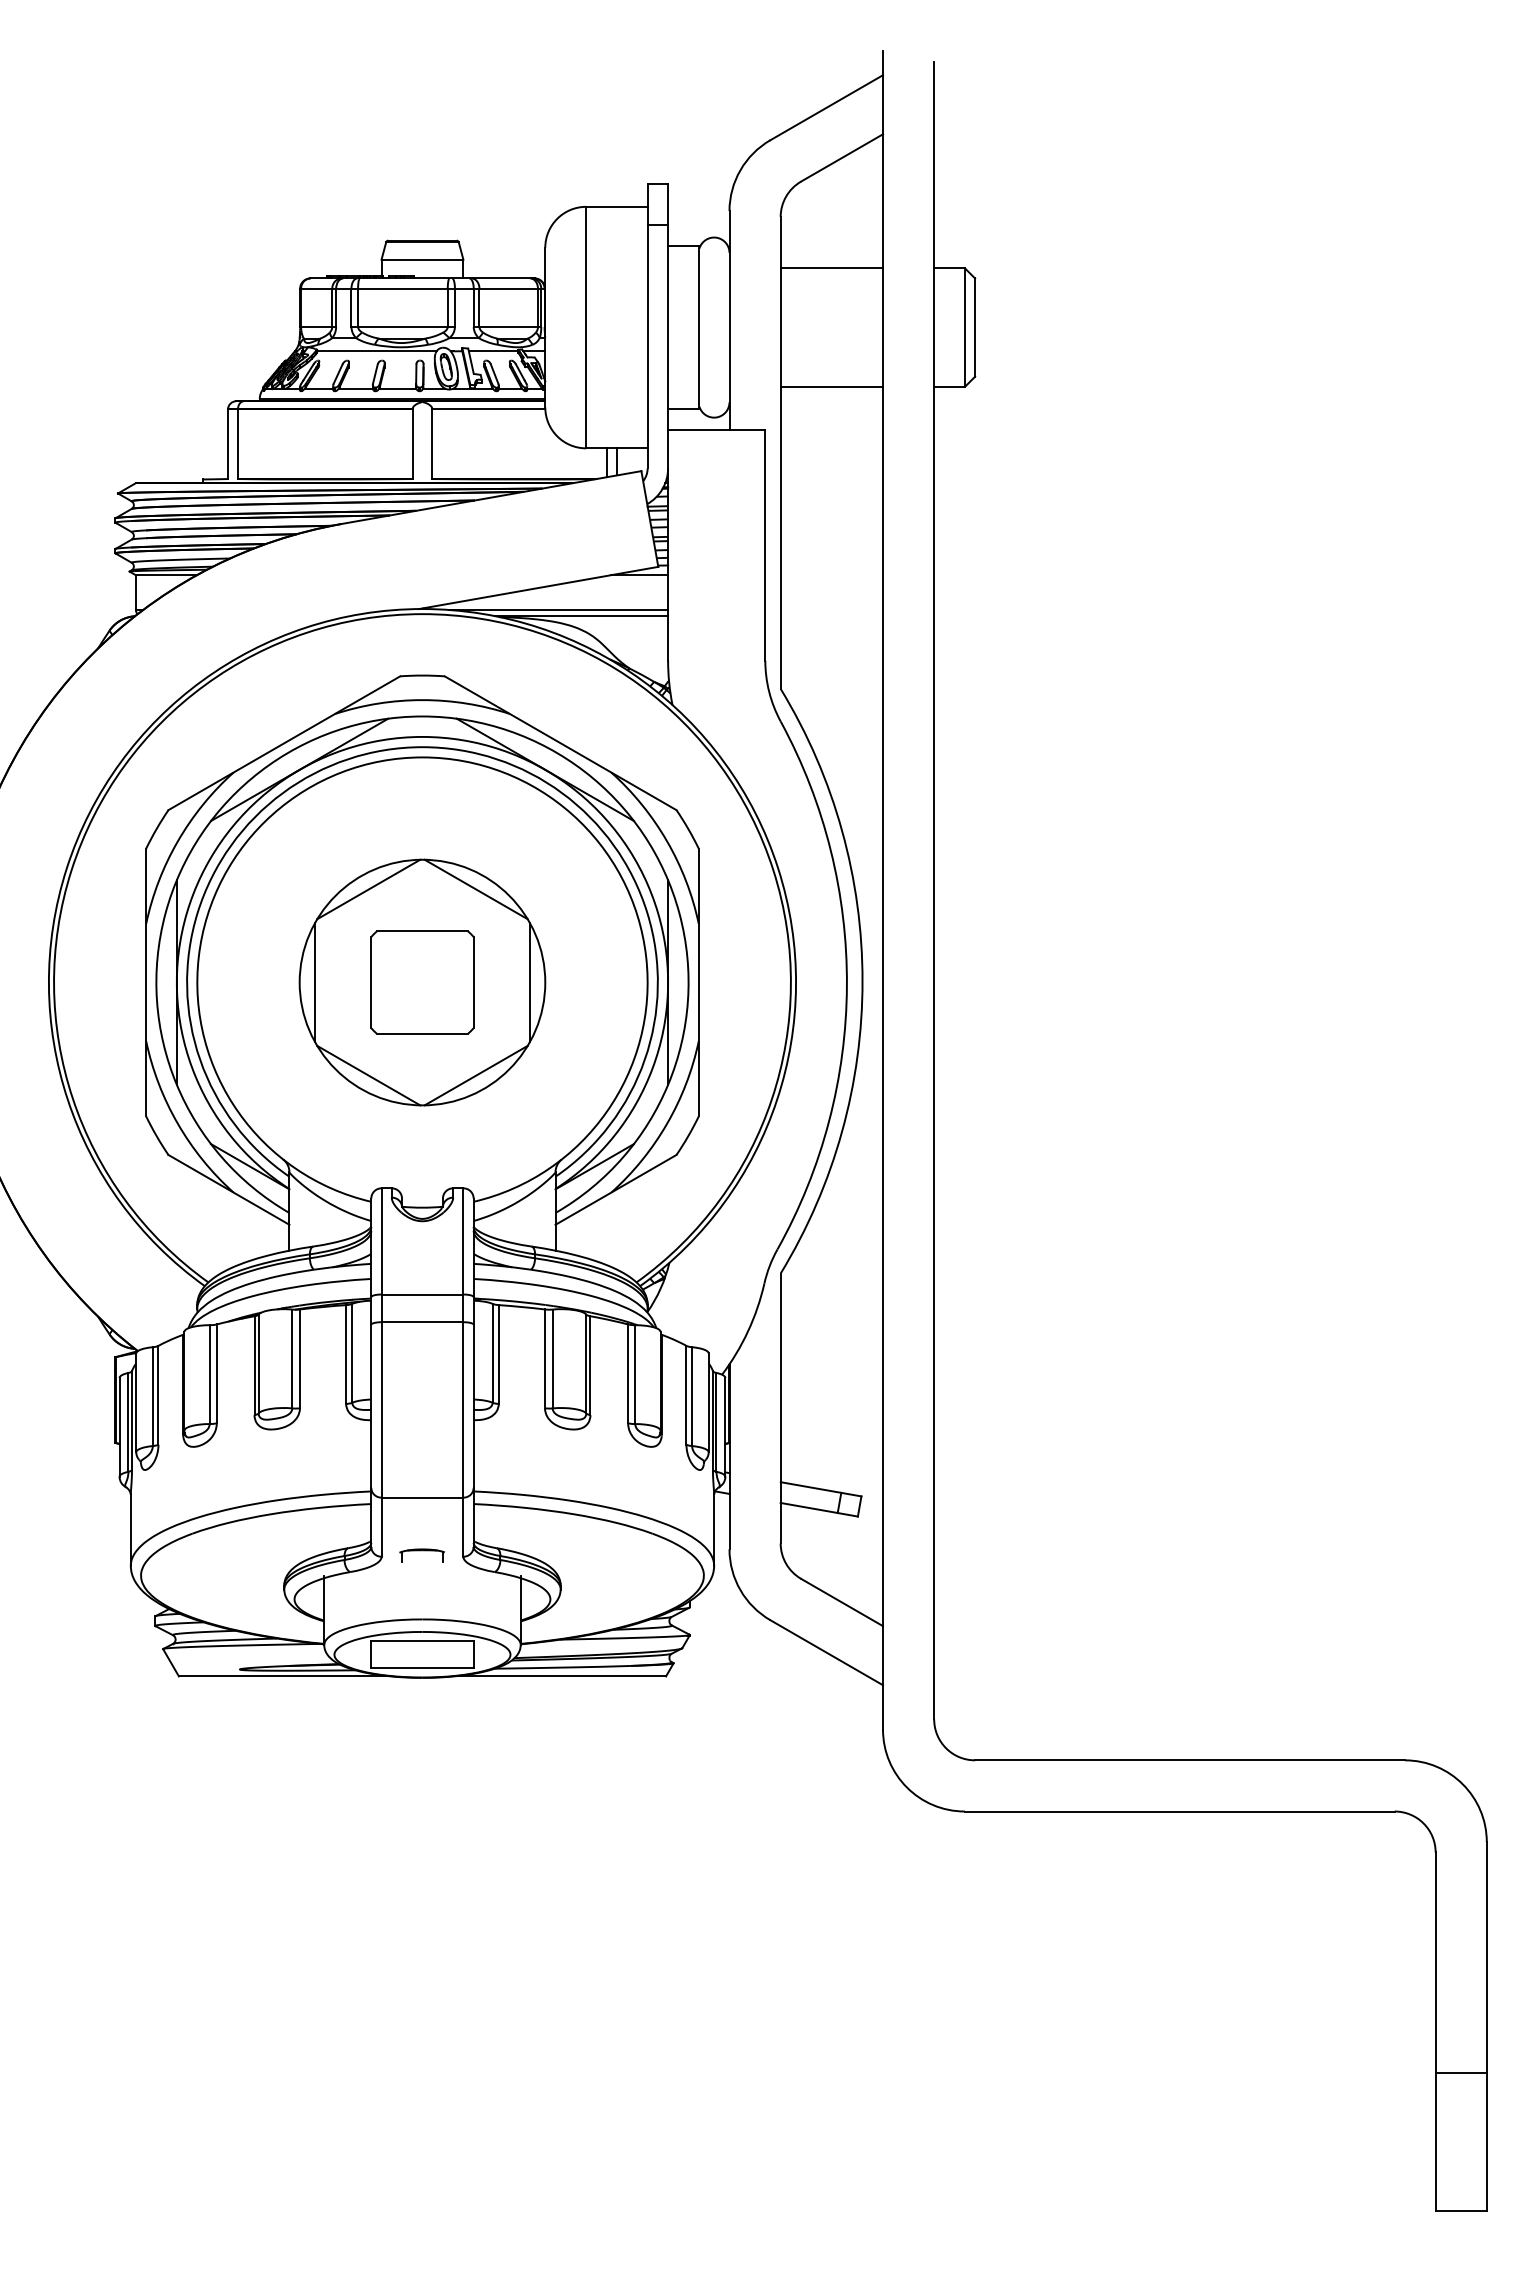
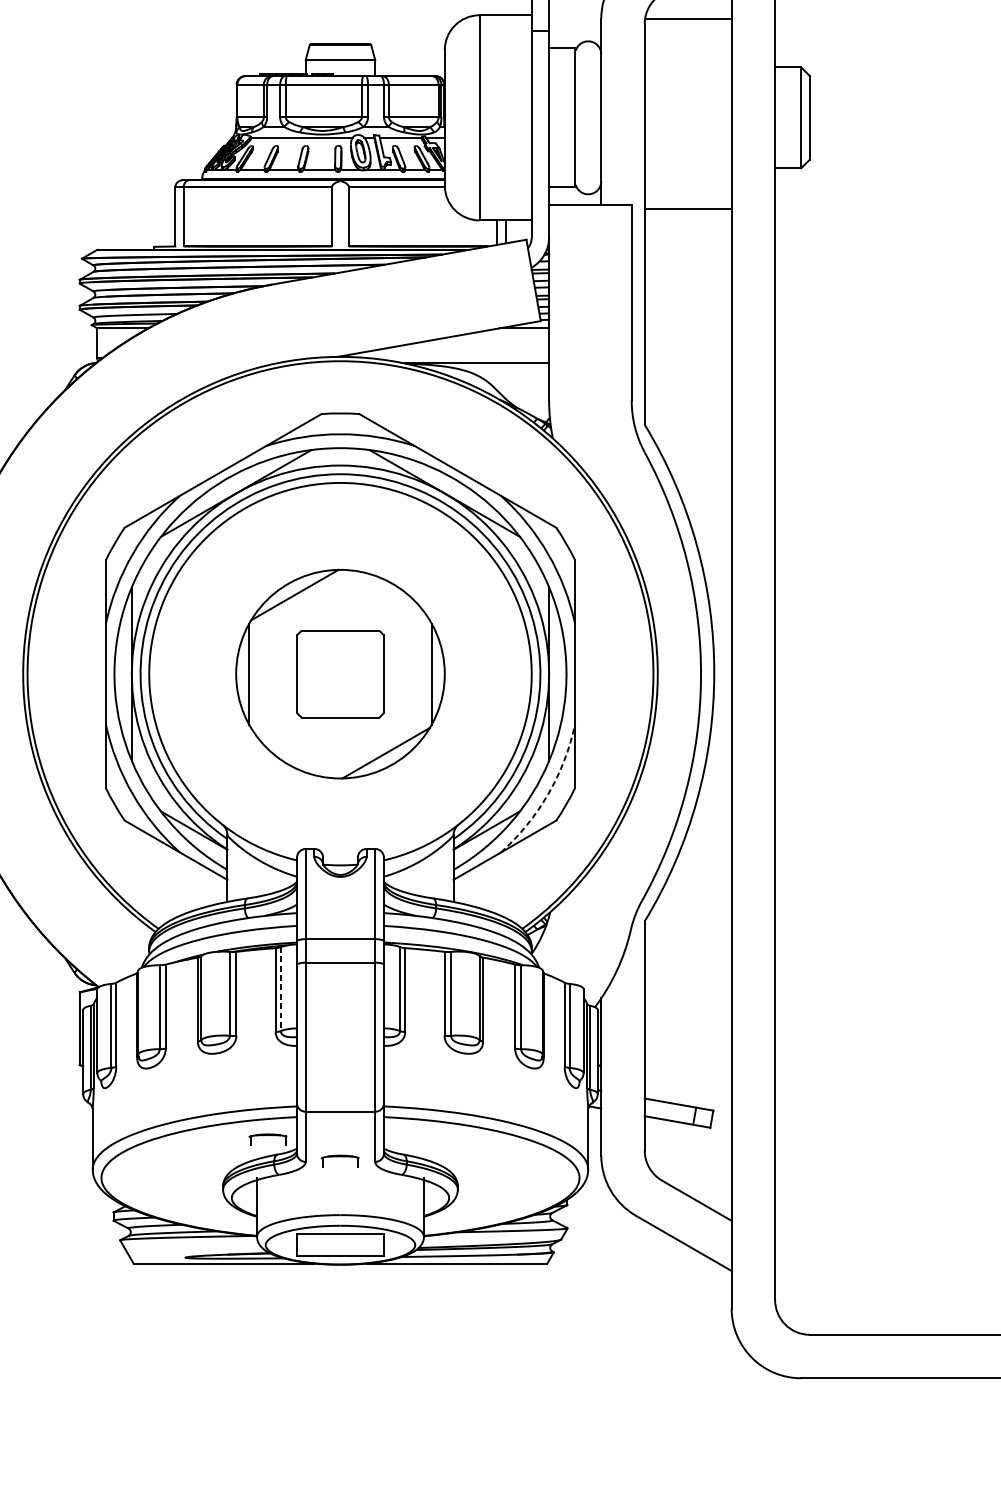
line: (831, 268) -> (687, 19), moved
line: (831, 386) -> (687, 208), moved
line: (558, 610) -> (456, 358), removed
line: (475, 889) -> (385, 595), removed
line: (368, 1075) -> (294, 753), removed
arc: (667, 1123) -> (548, 793), solid -> dashed
line: (352, 1353) -> (281, 989), solid -> dashed
part: (336, 1530) -> (267, 1139), added

